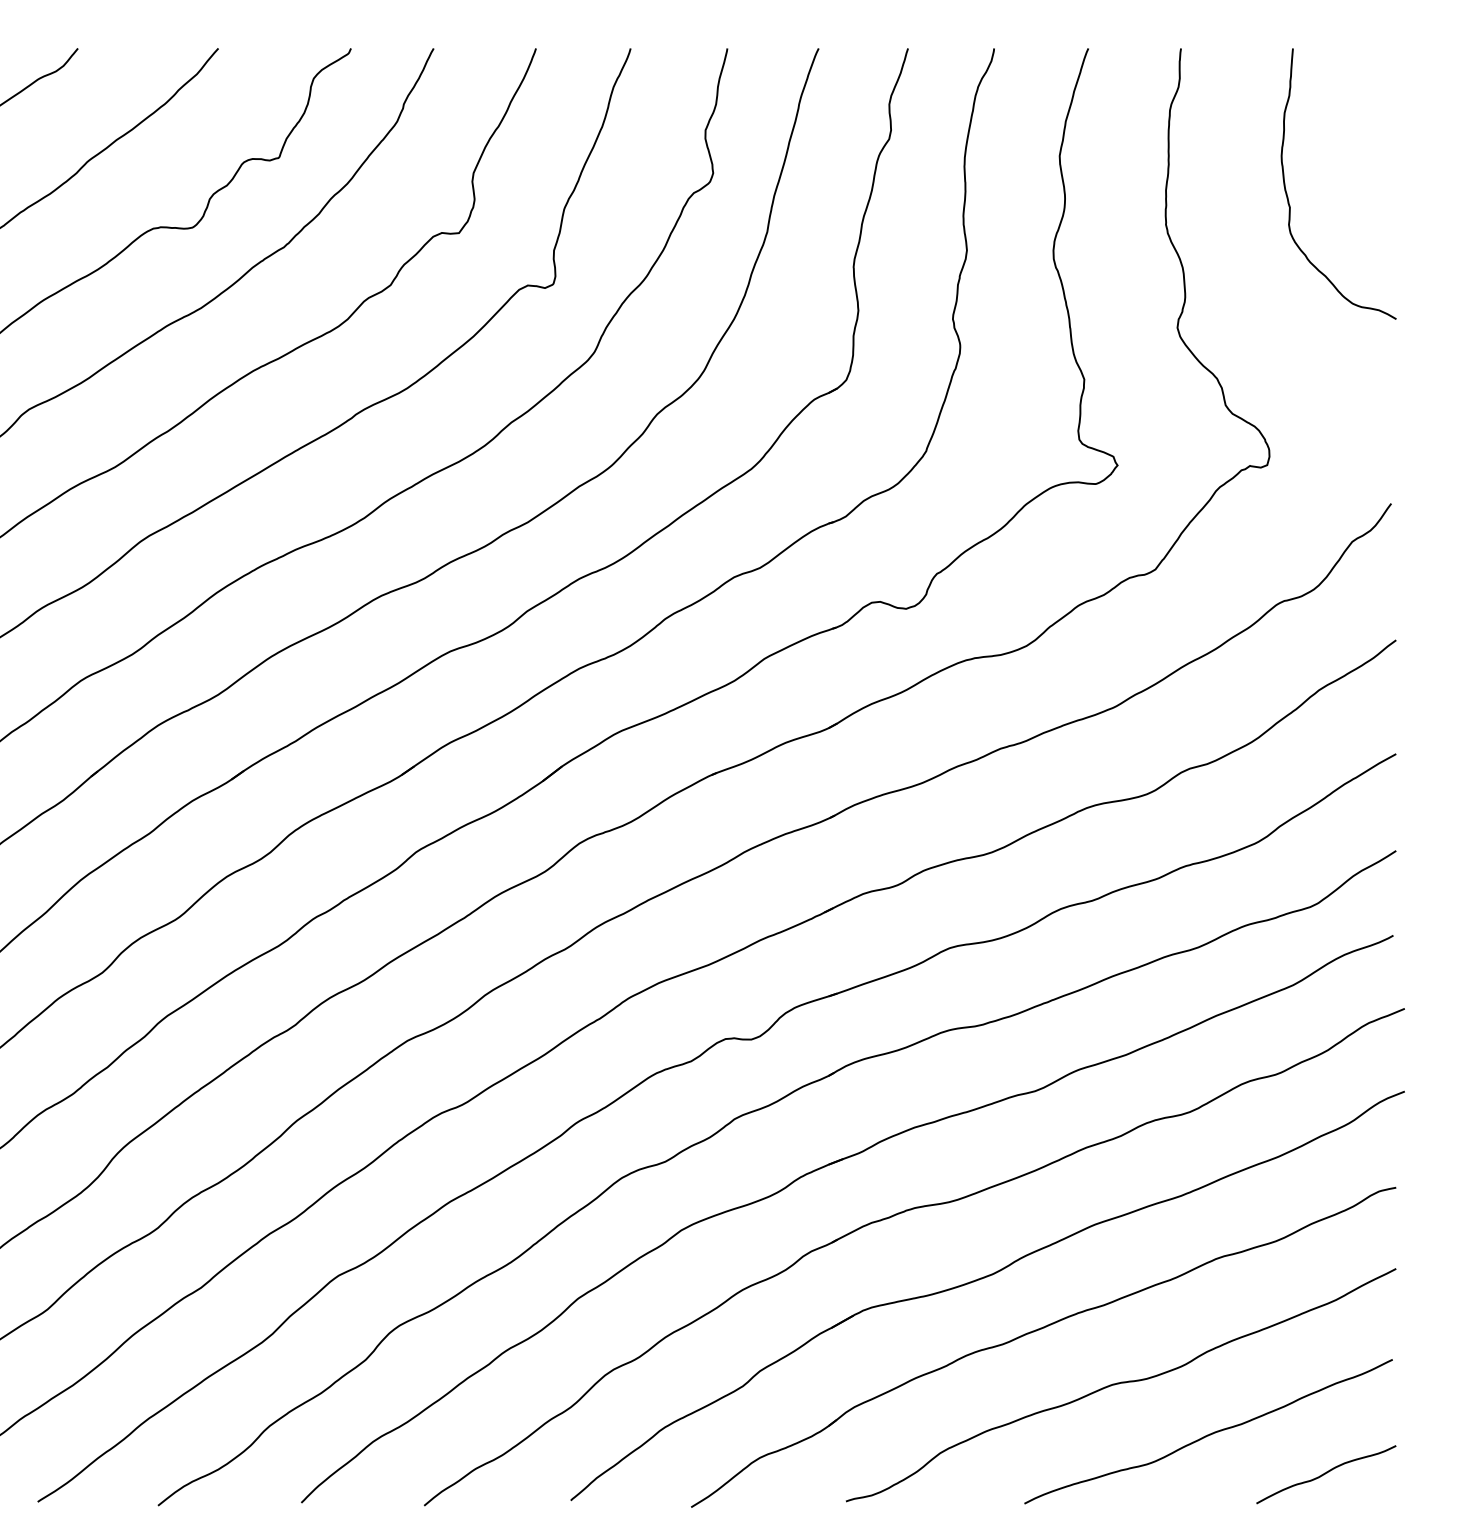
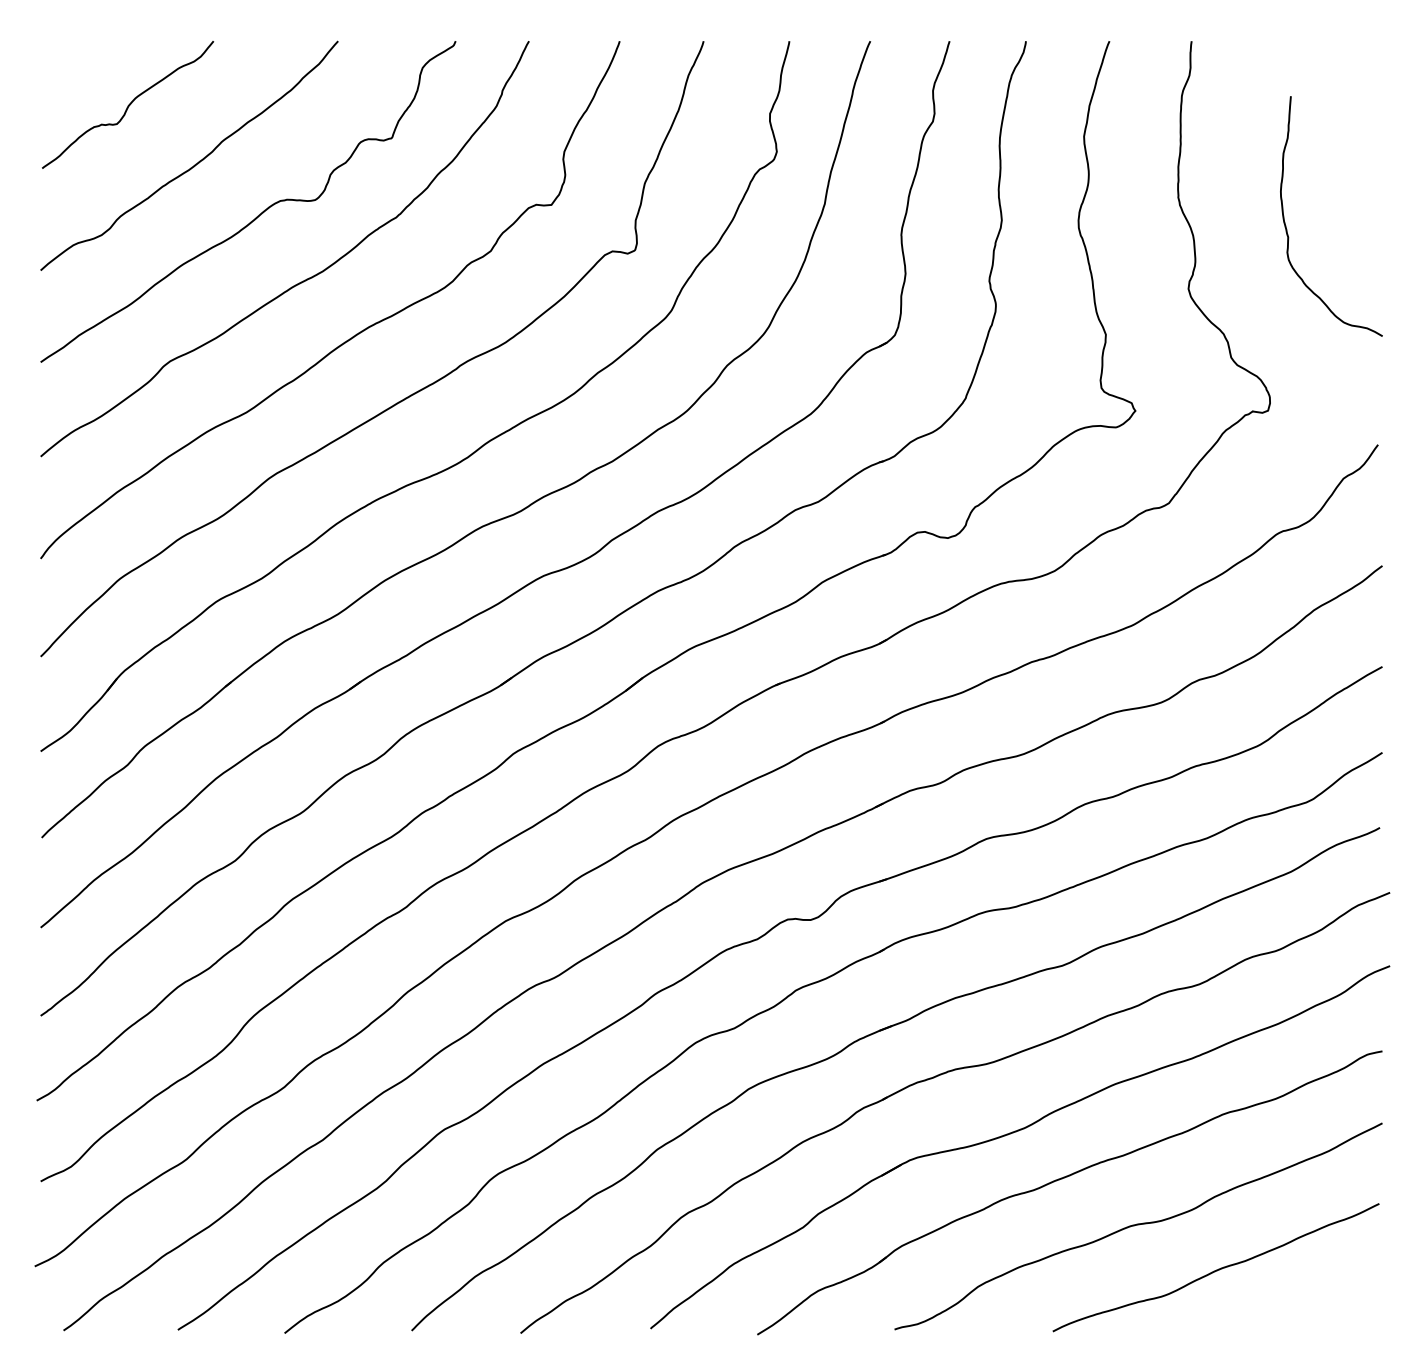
curve: (1289, 198) -> (1287, 229), moved
curve: (1326, 1474) -> (1320, 1305), removed

